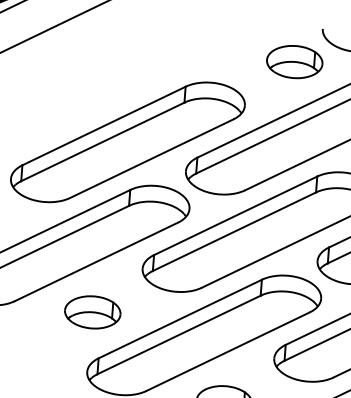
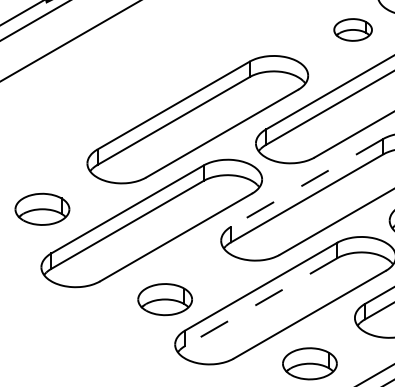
part: (294, 61) -> (352, 29), size x0.7
line: (235, 215) -> (307, 182), solid -> dashed
part: (92, 312) -> (164, 299), moved
line: (179, 335) -> (261, 302), solid -> dashed

